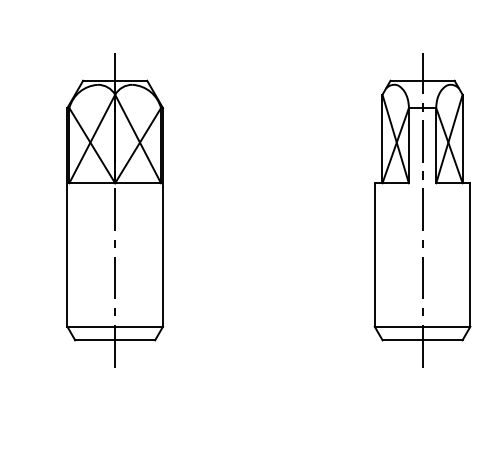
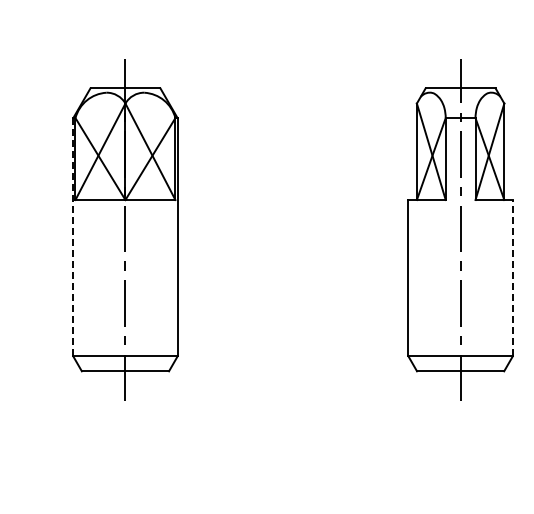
line: (67, 217) -> (73, 237), solid -> dashed
line: (470, 254) -> (512, 277), solid -> dashed

